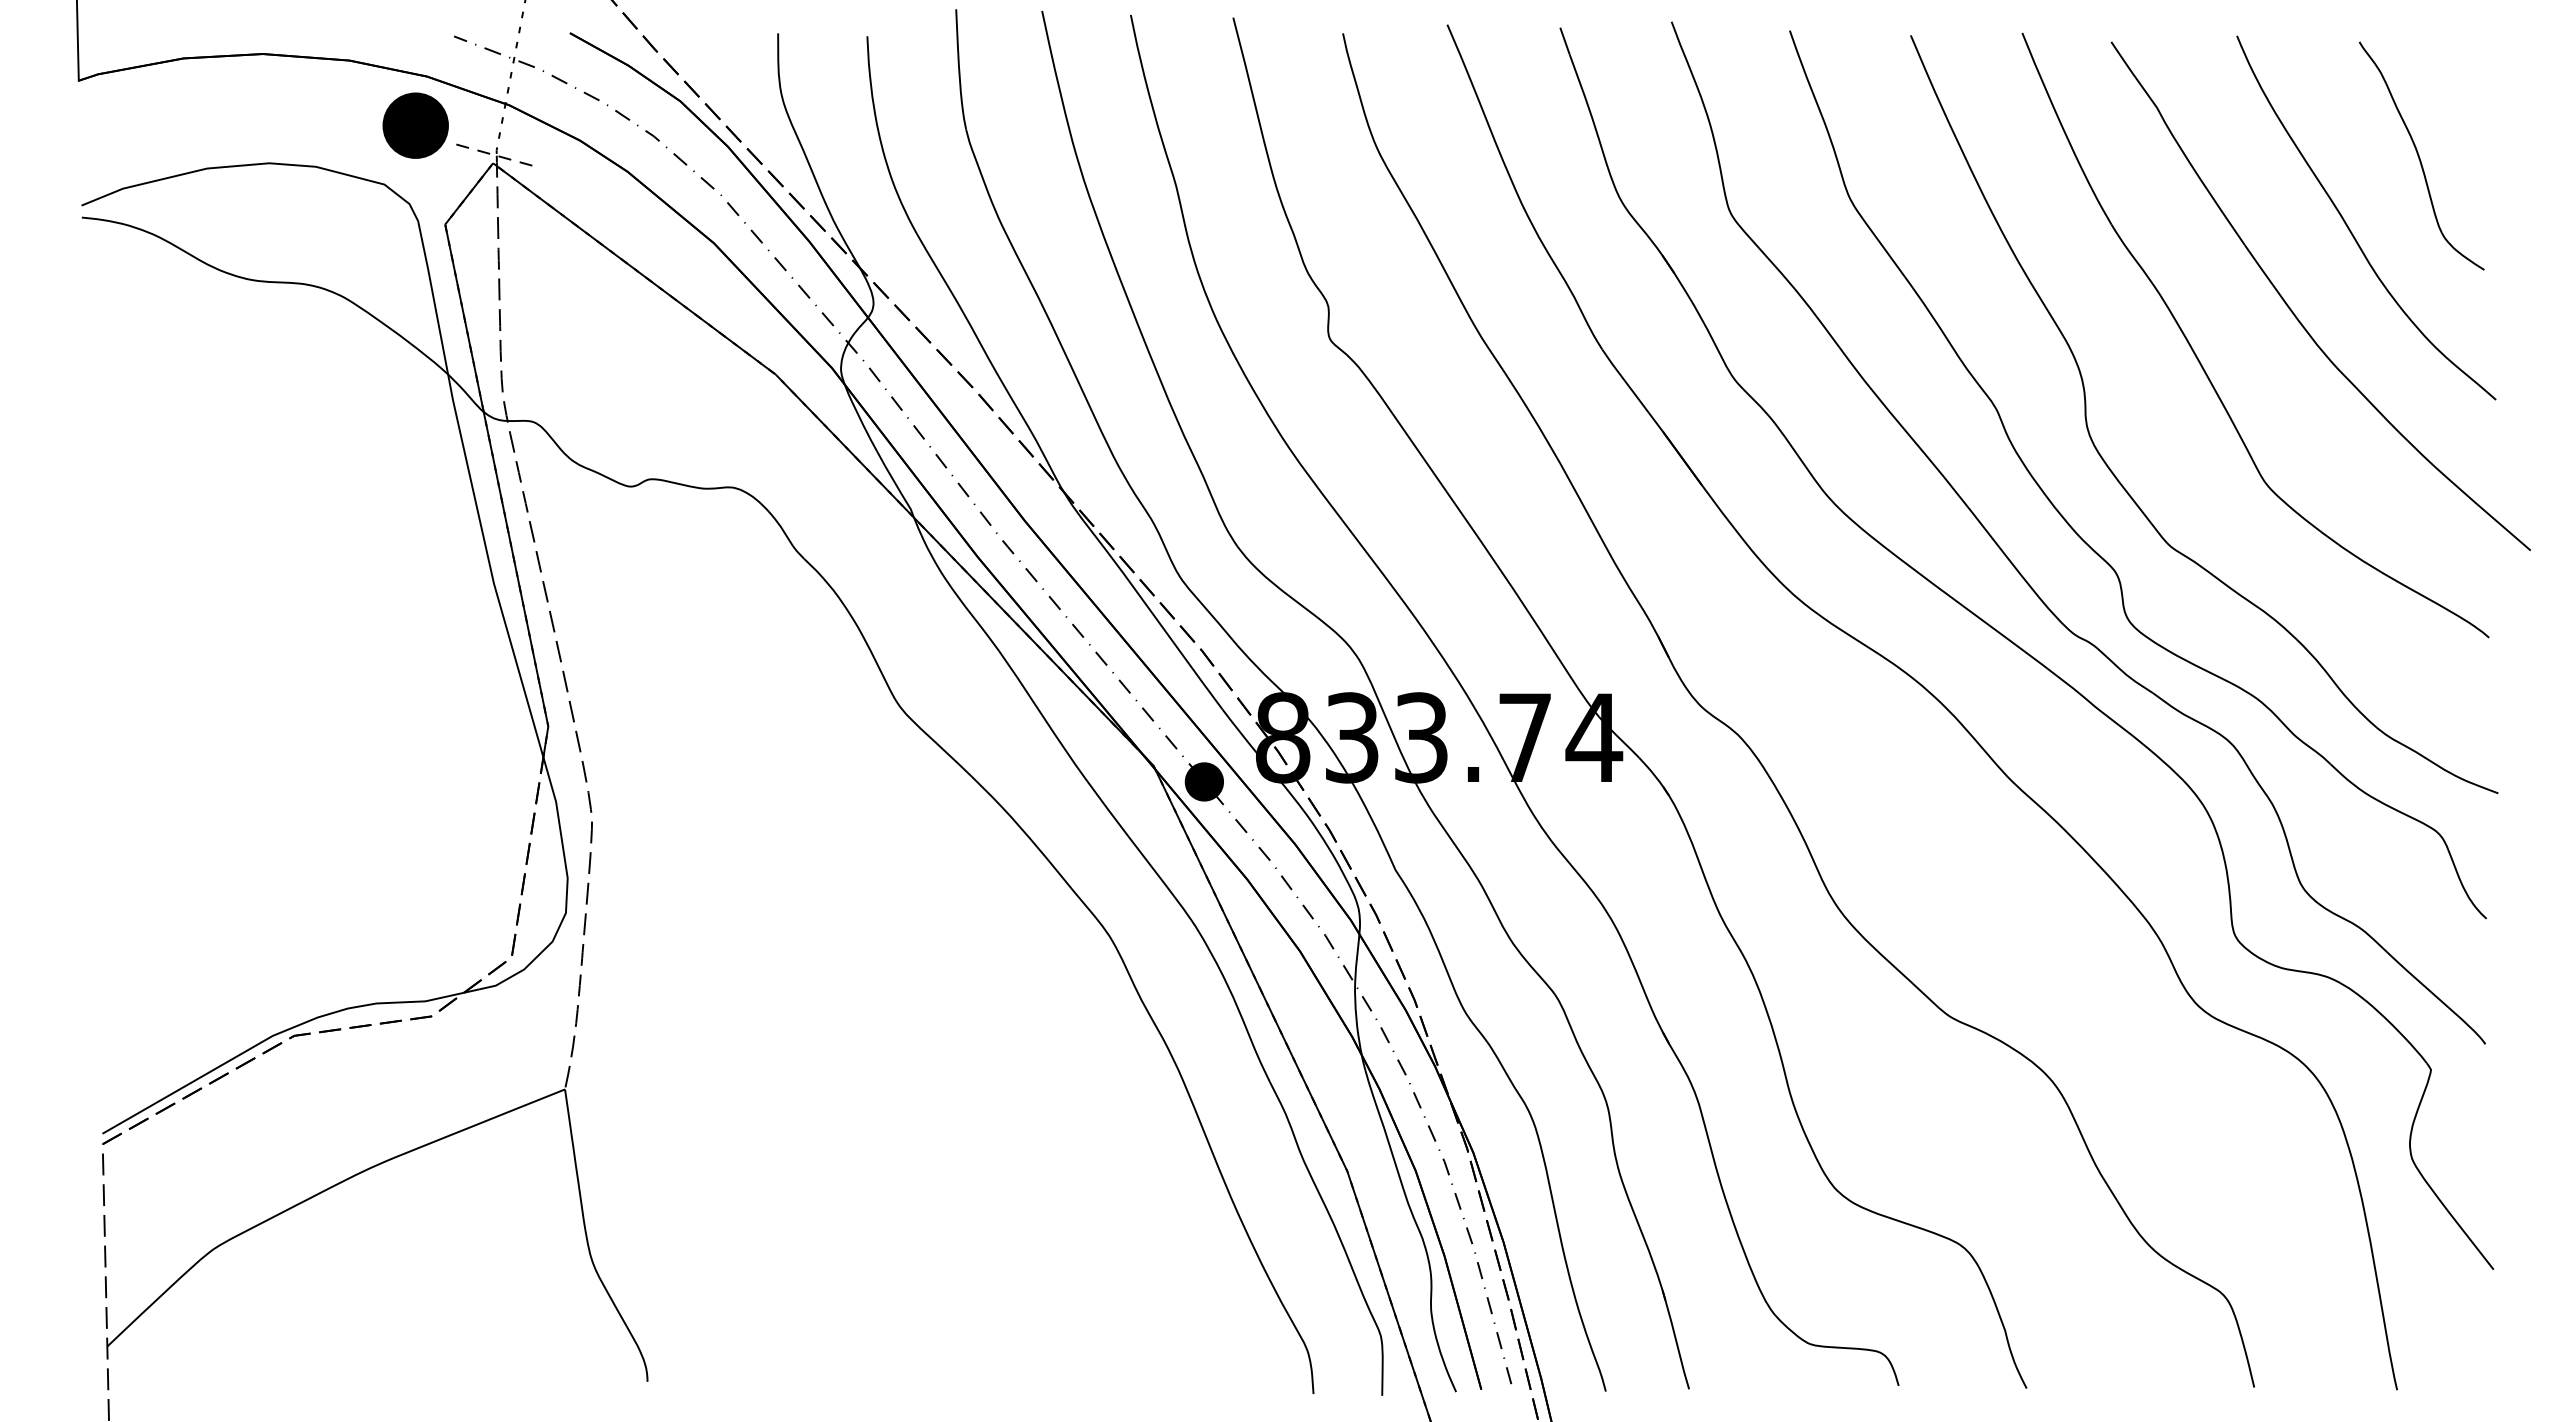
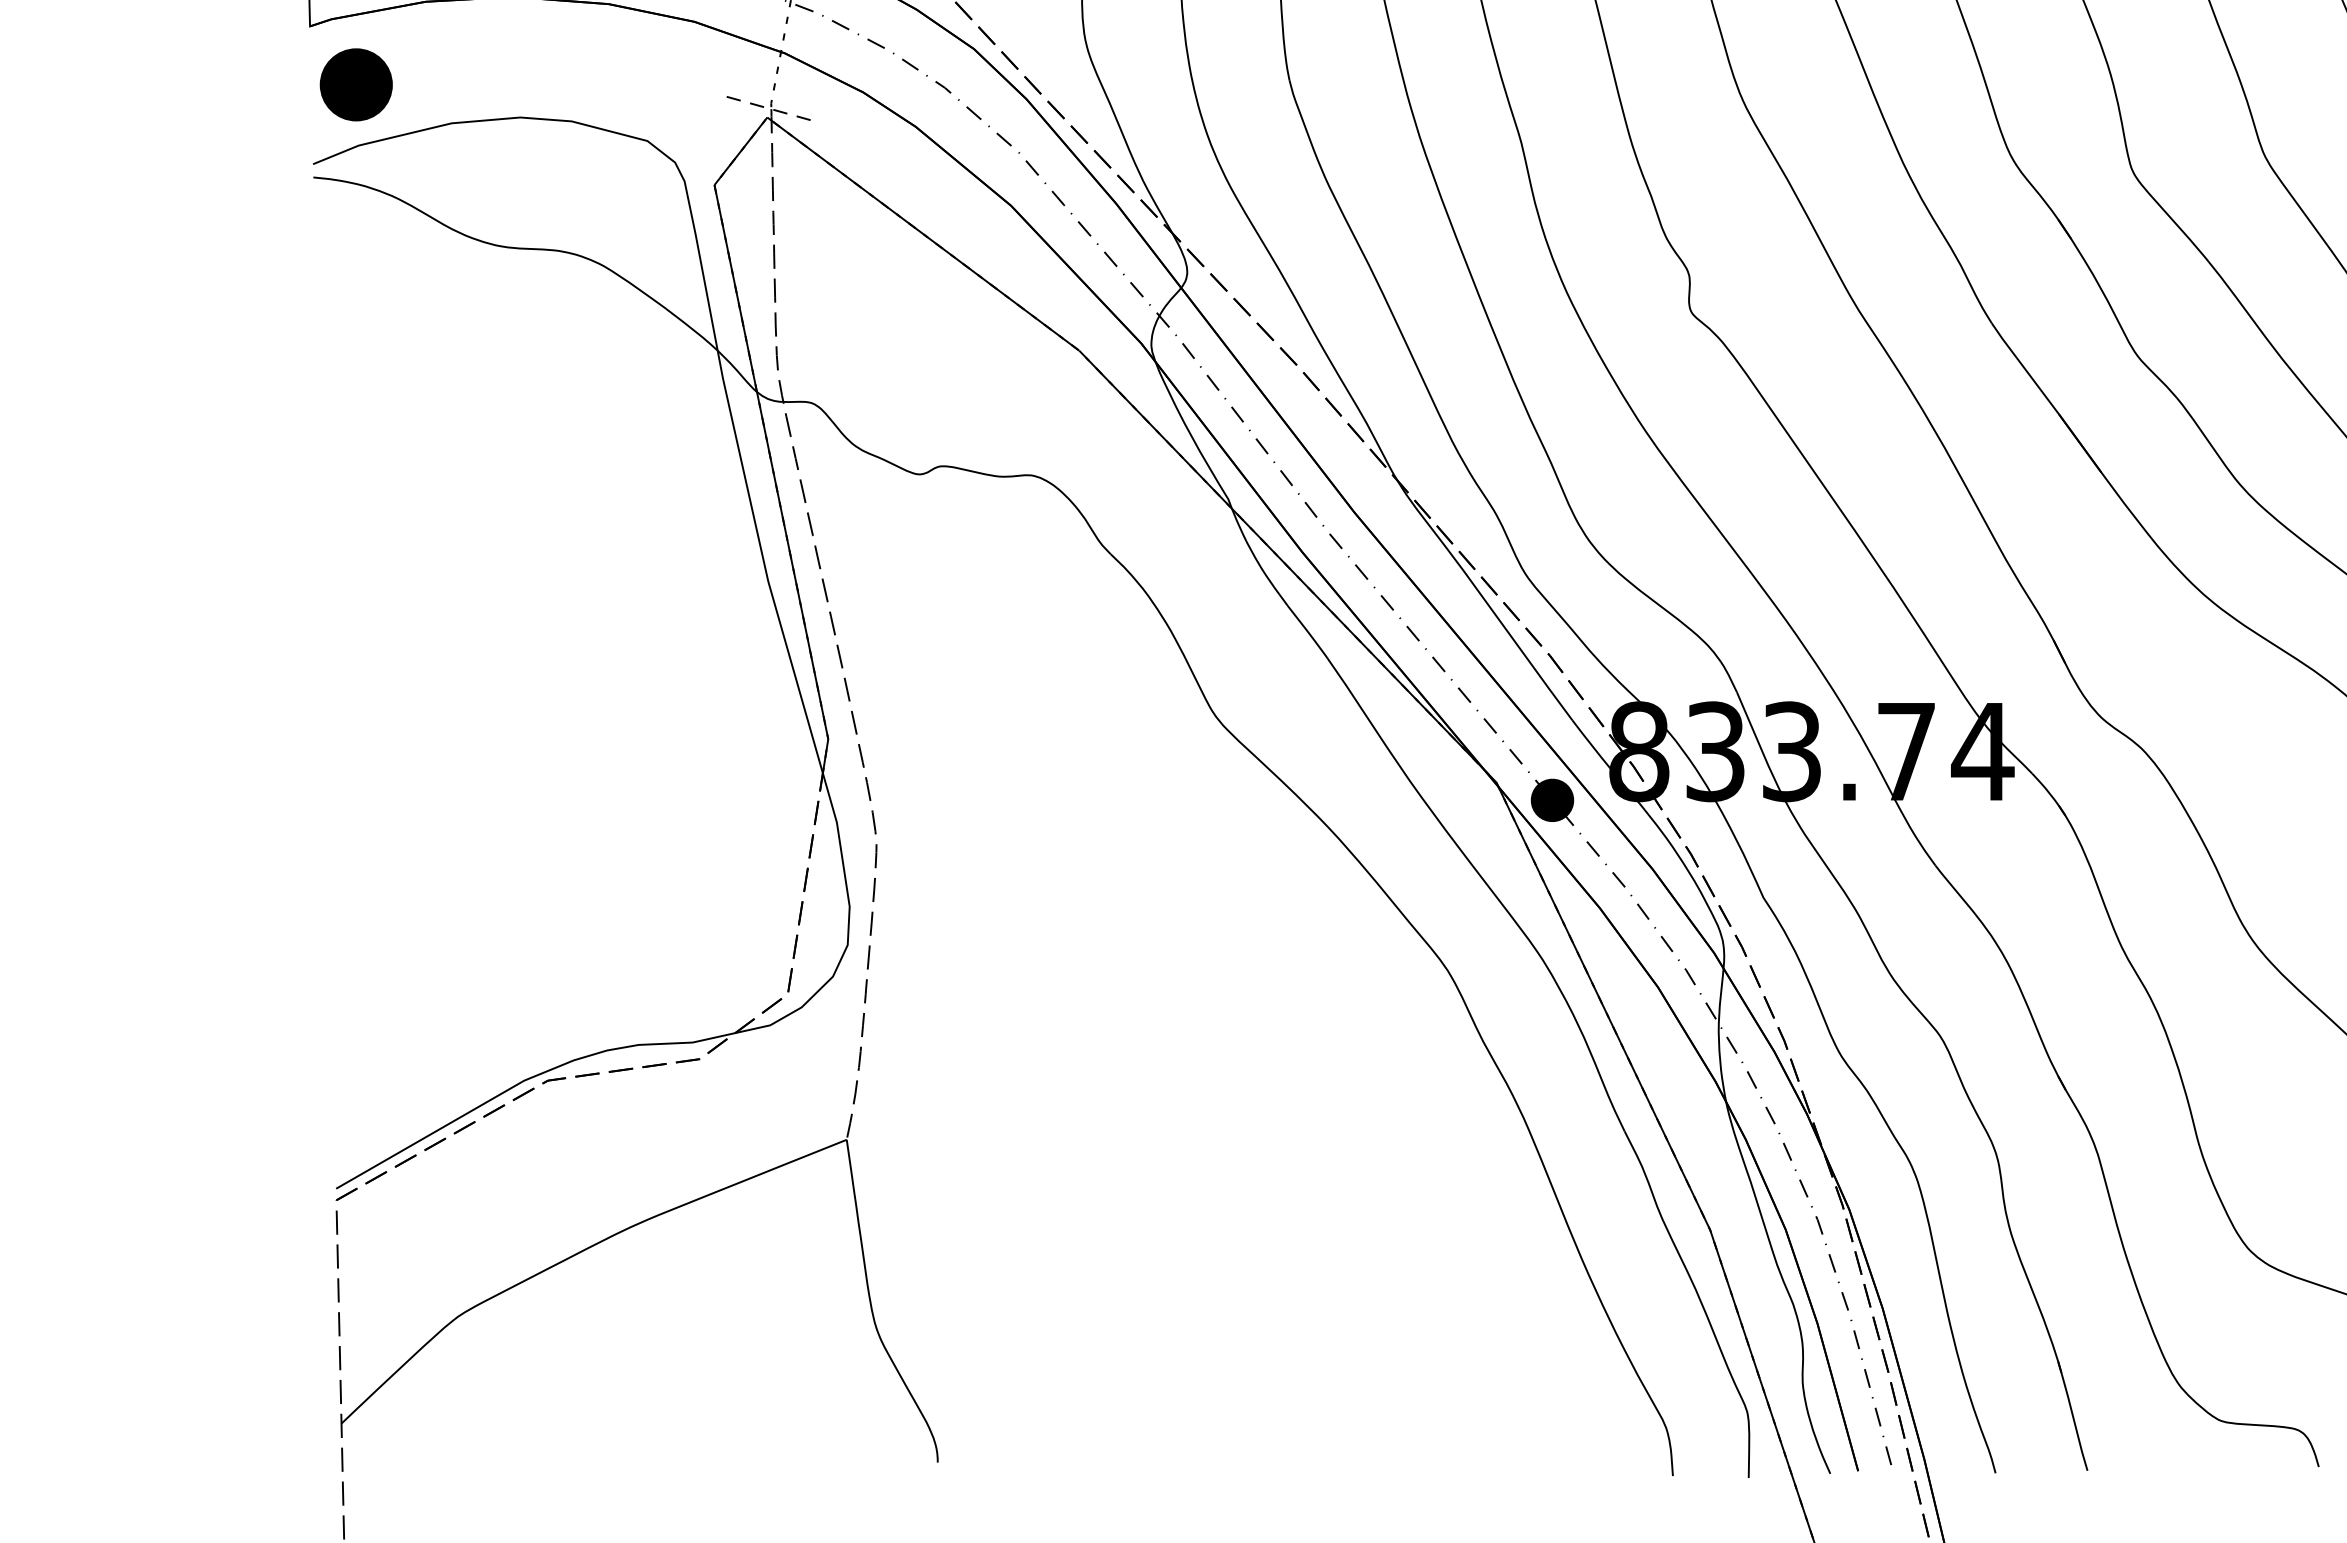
part: (415, 125) -> (356, 84), moved

